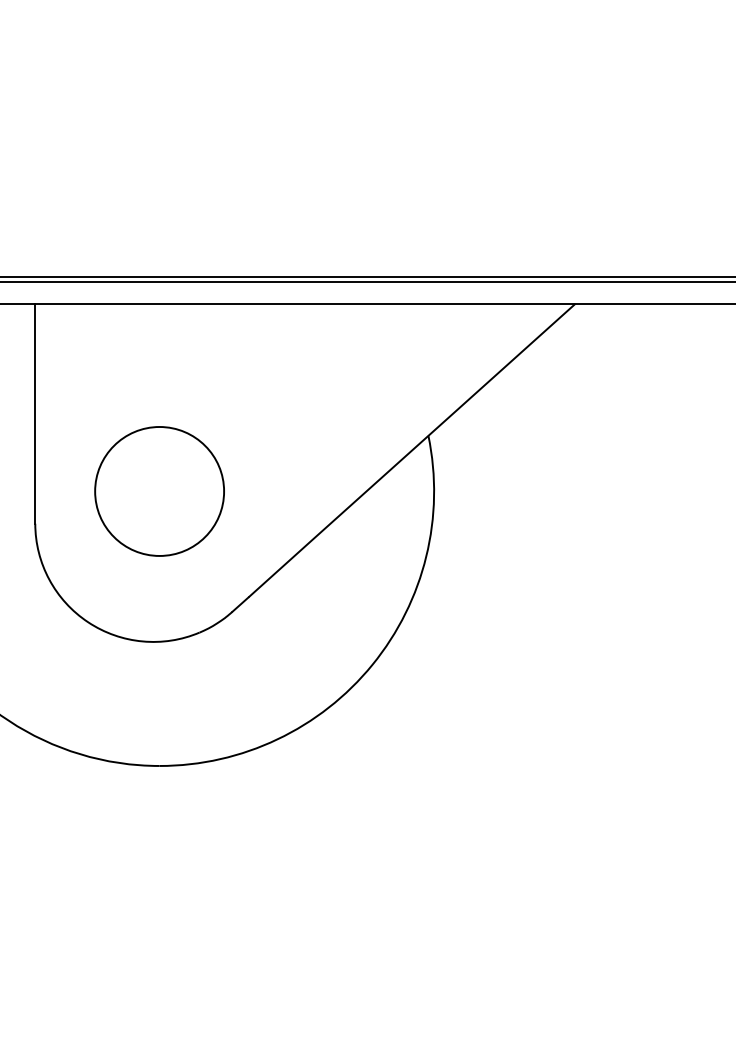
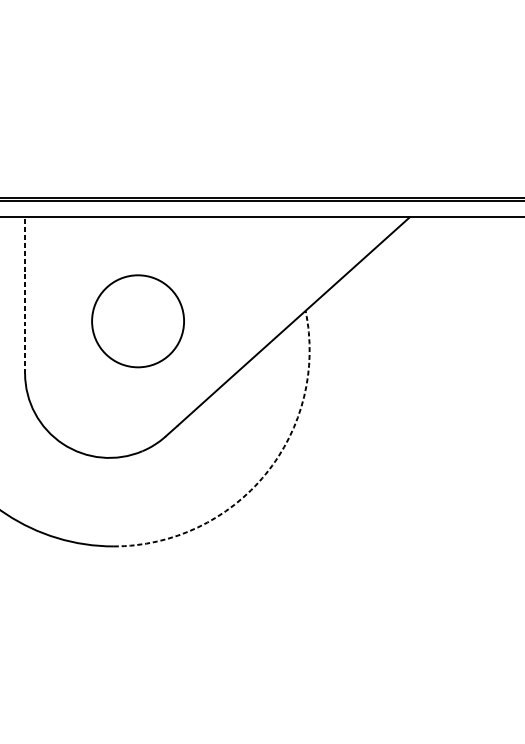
line: (35, 413) -> (25, 294), solid -> dashed
circle: (159, 491) -> (137, 321), moved
arc: (372, 664) -> (265, 474), solid -> dashed

